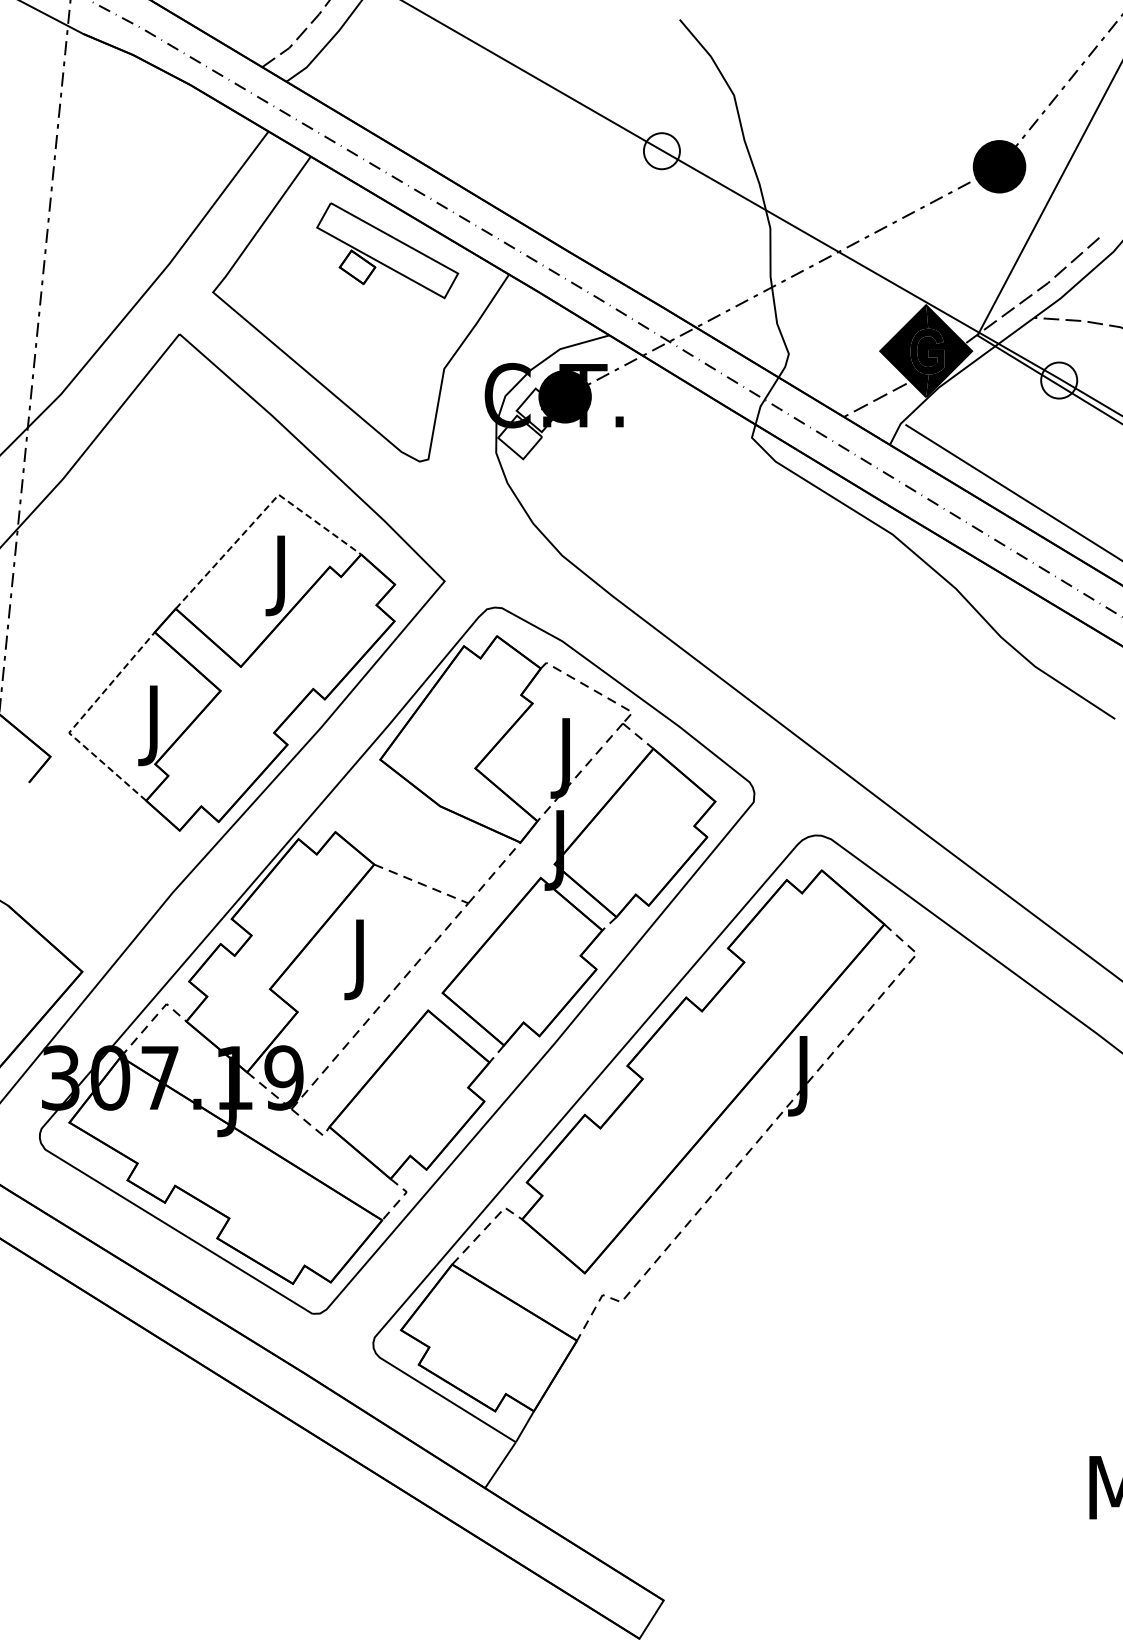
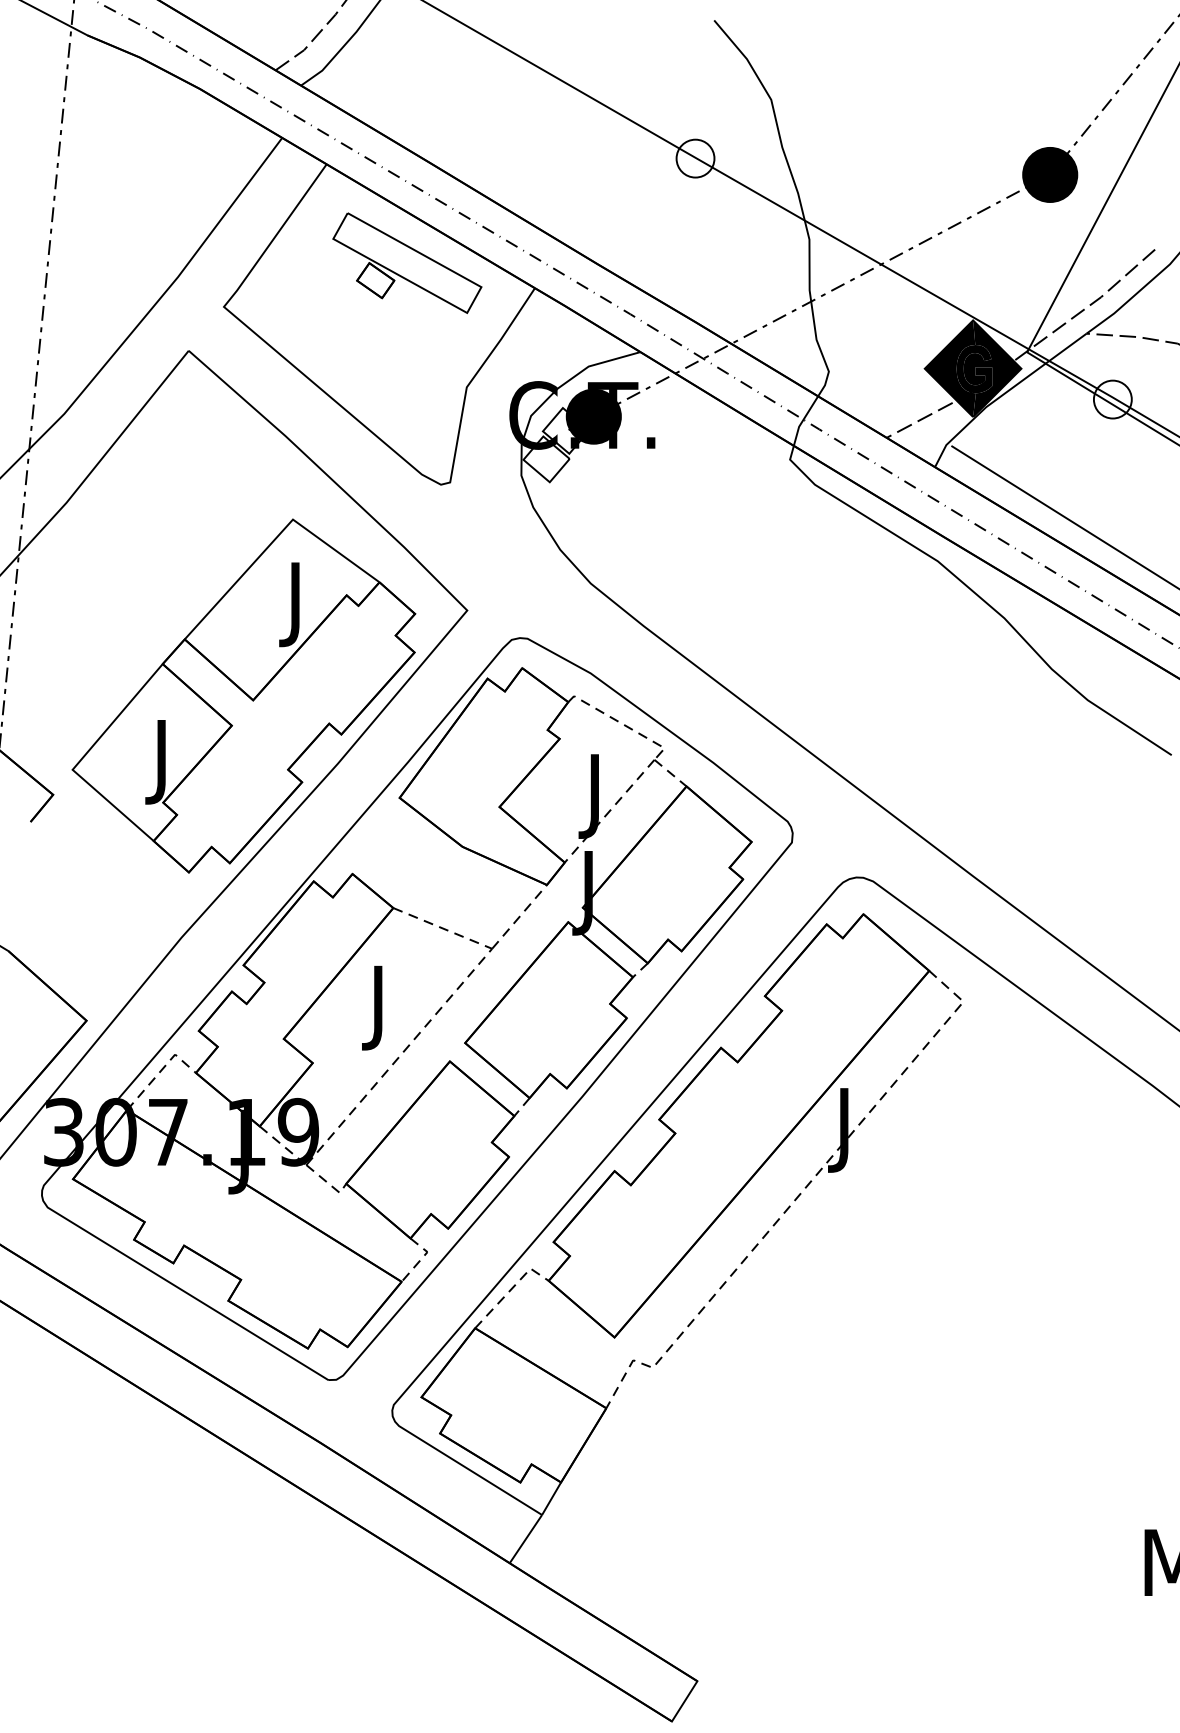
line: (262, 513) -> (275, 539), dashed -> solid
line: (78, 721) -> (82, 757), dashed -> solid

